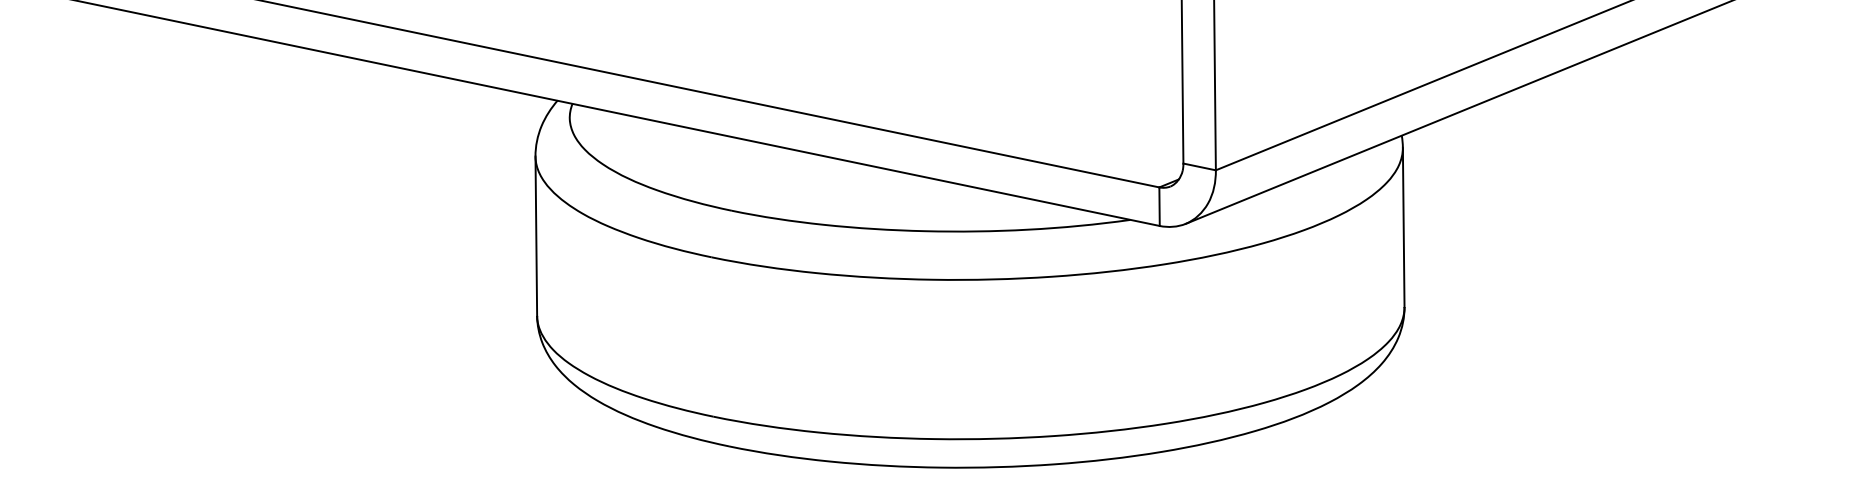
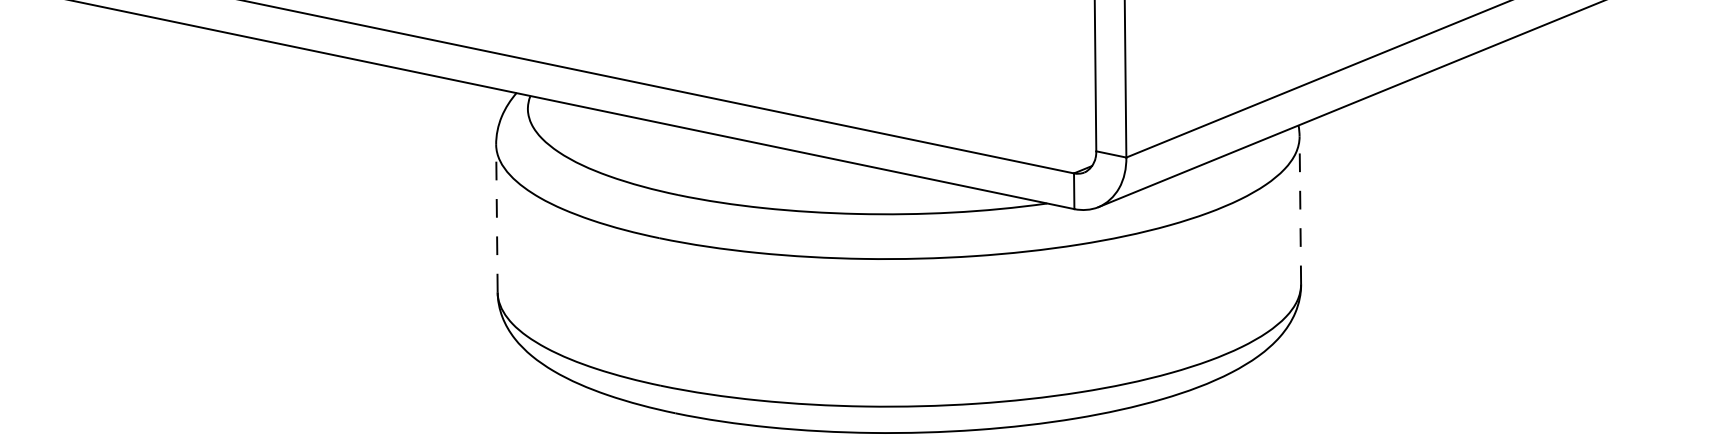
line: (1403, 227) -> (1300, 210), solid -> dashed
line: (535, 236) -> (496, 218), solid -> dashed

